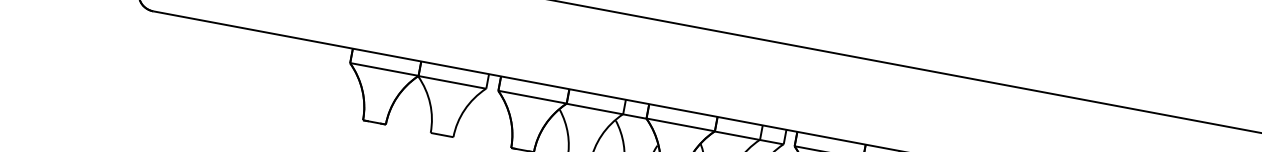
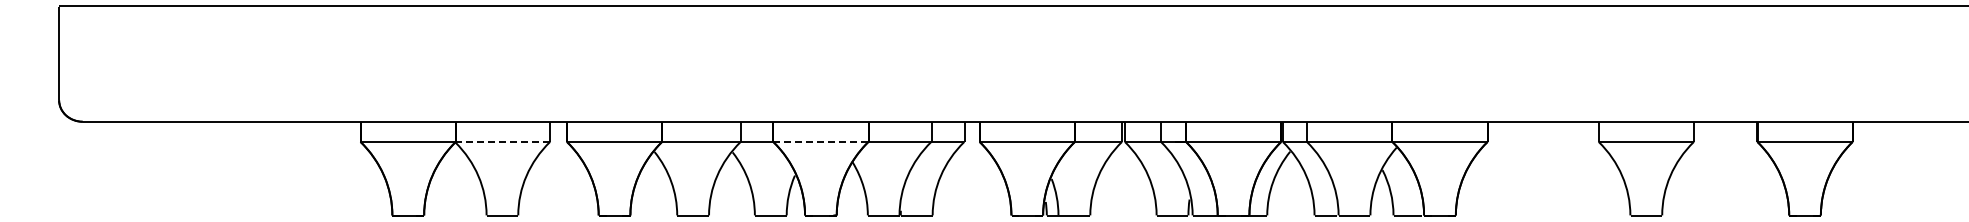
line: (451, 82) -> (502, 142), solid -> dashed
line: (680, 124) -> (820, 141), solid -> dashed

